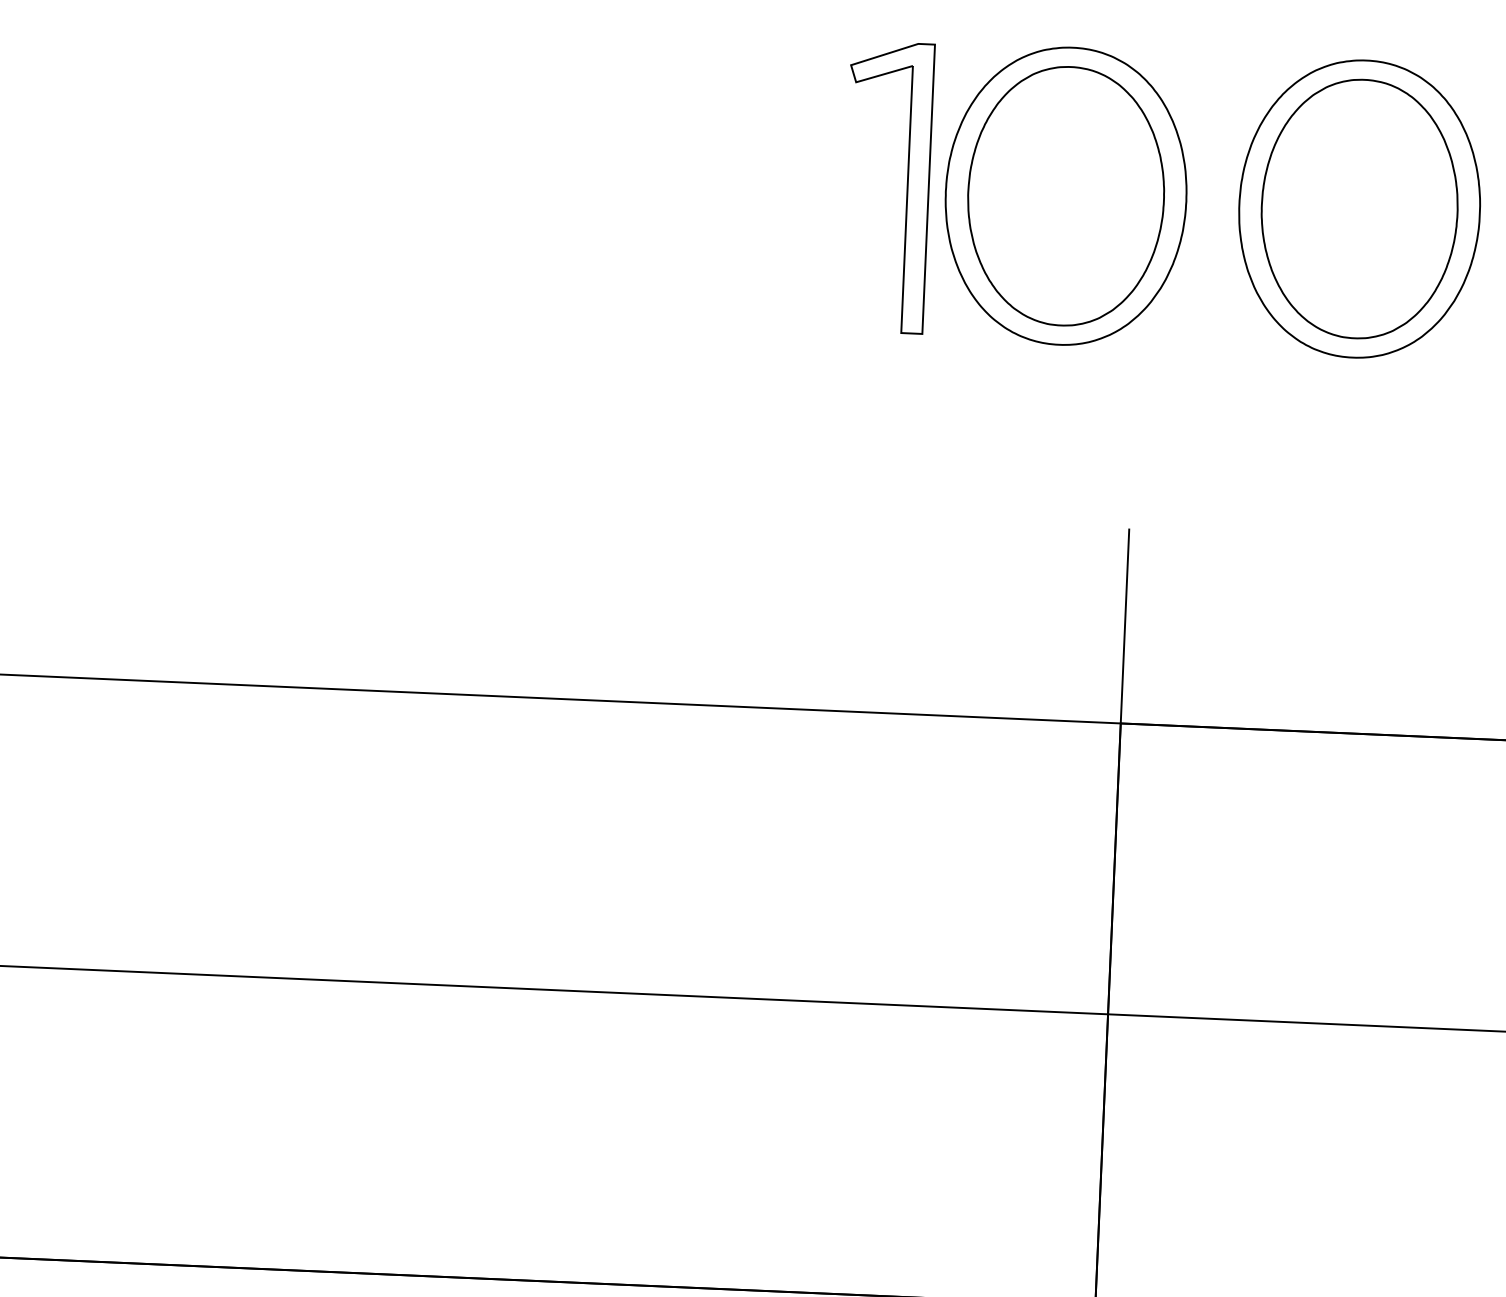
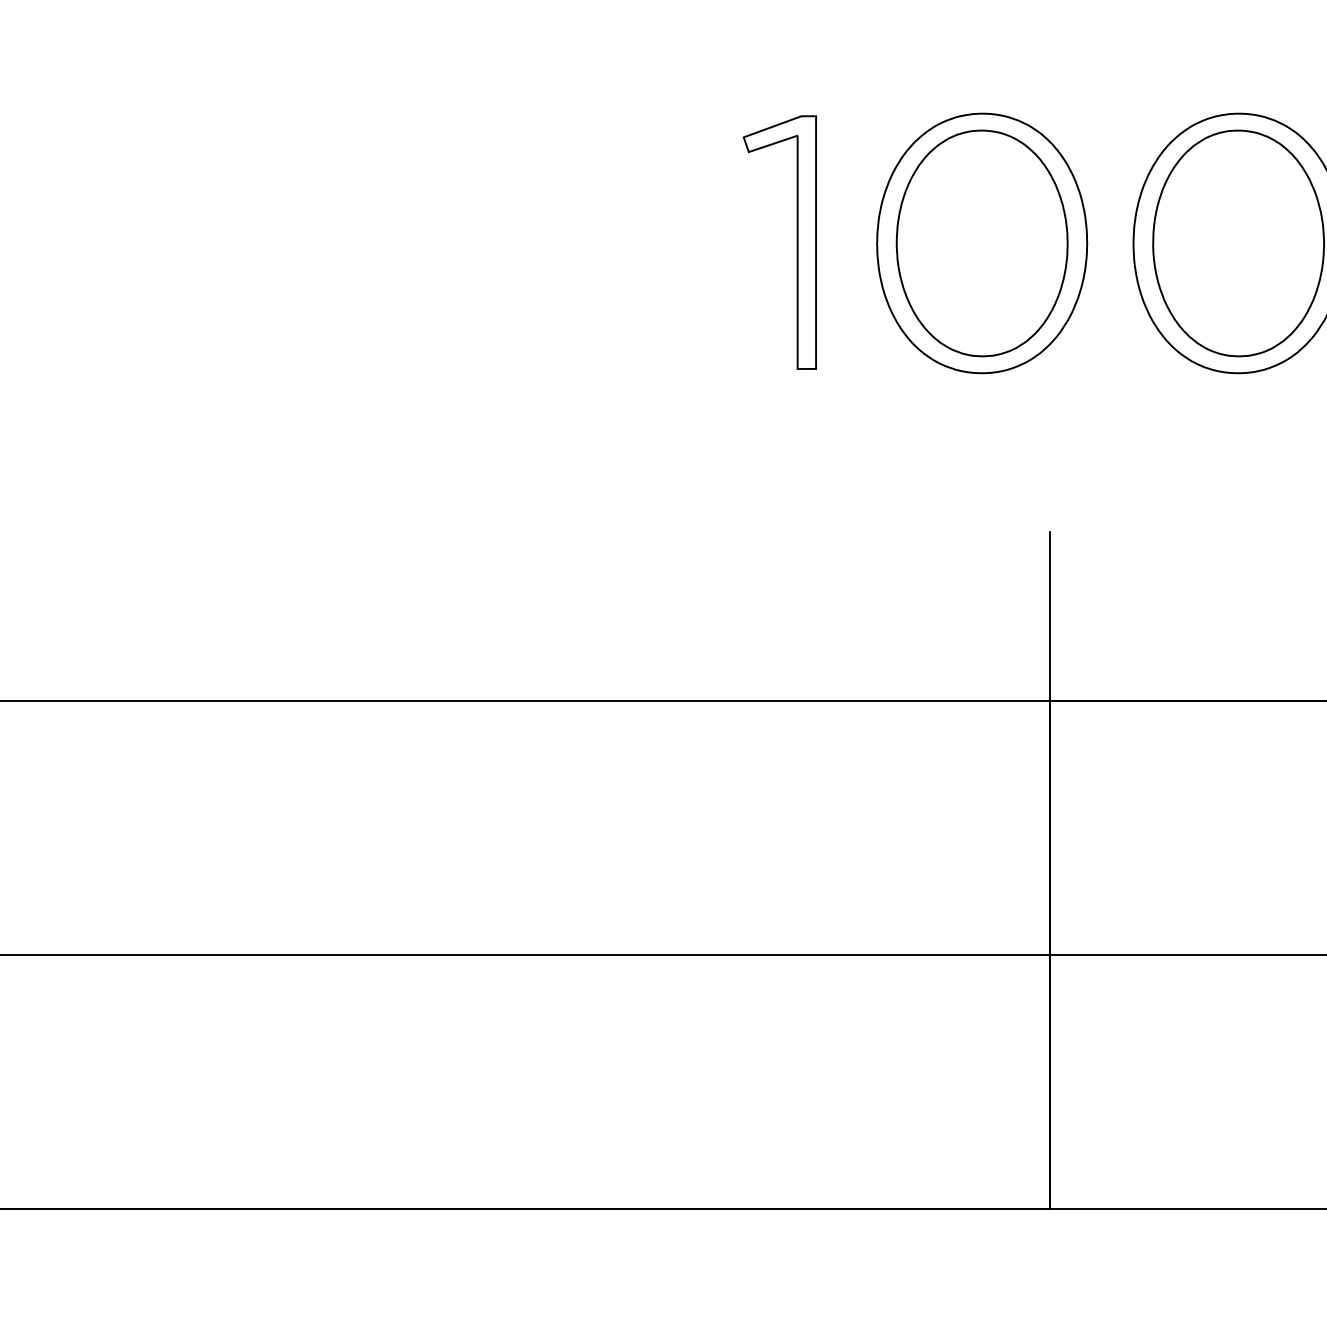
part: (906, 188) -> (796, 242), moved

